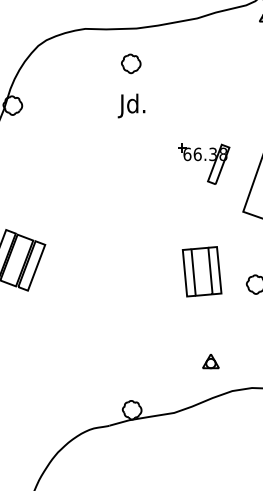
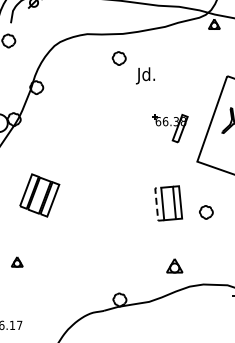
text: (131, 105) -> (145, 75), moved
line: (184, 273) -> (156, 204), solid -> dashed
part: (210, 360) -> (174, 265), size x1.4

